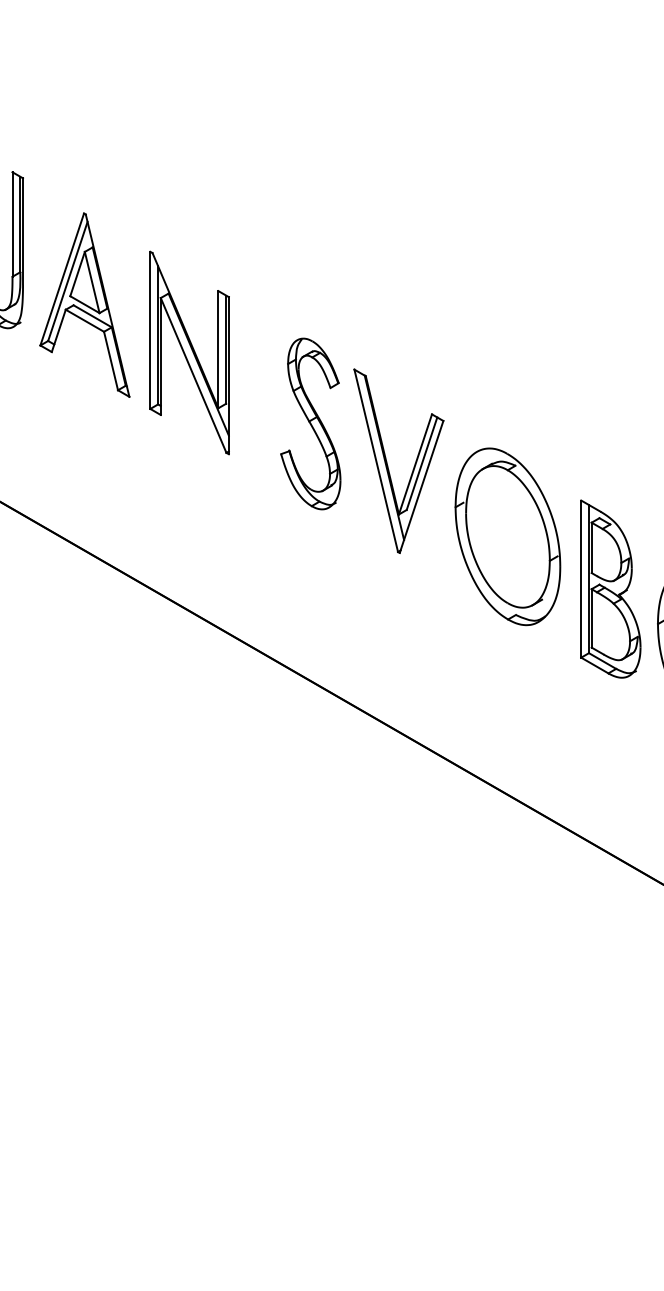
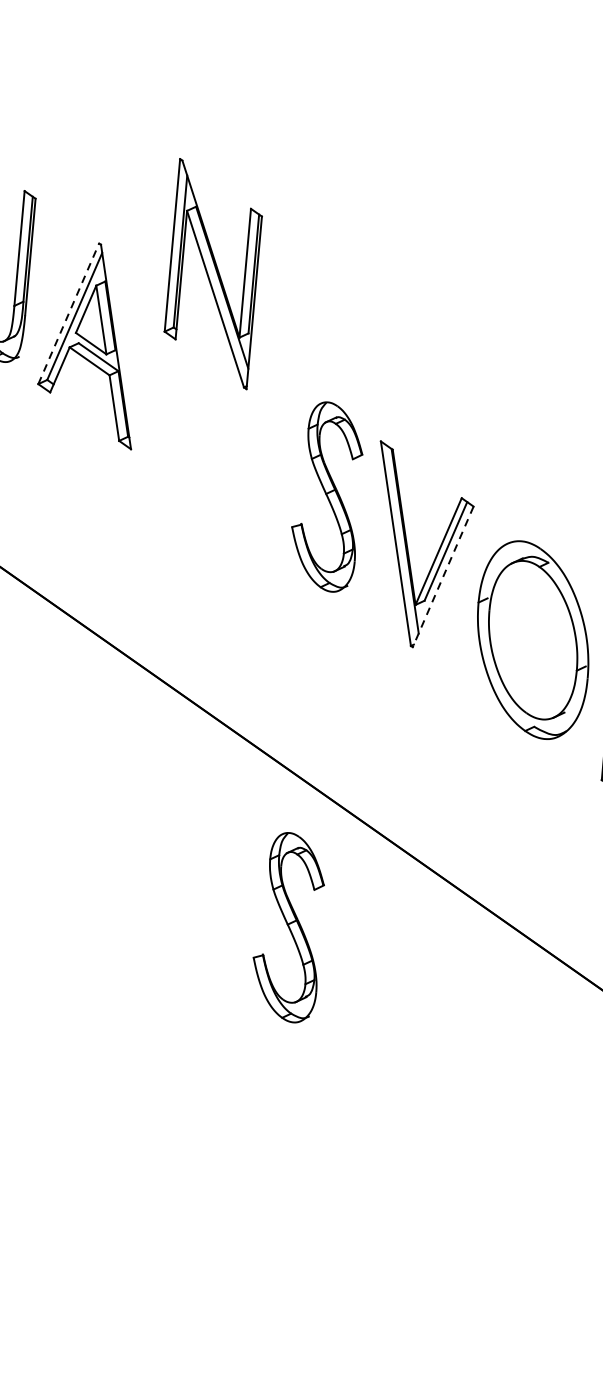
line: (62, 279) -> (69, 313), solid -> dashed
part: (189, 352) -> (213, 273), moved
line: (421, 487) -> (443, 577), solid -> dashed
part: (310, 815) -> (288, 926), added

